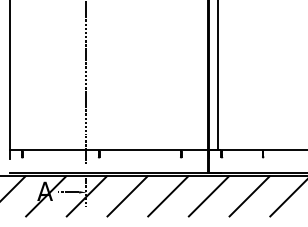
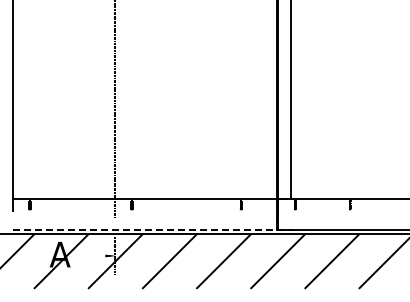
line: (115, 172) -> (153, 229), solid -> dashed
line: (67, 192) -> (90, 255), removed

